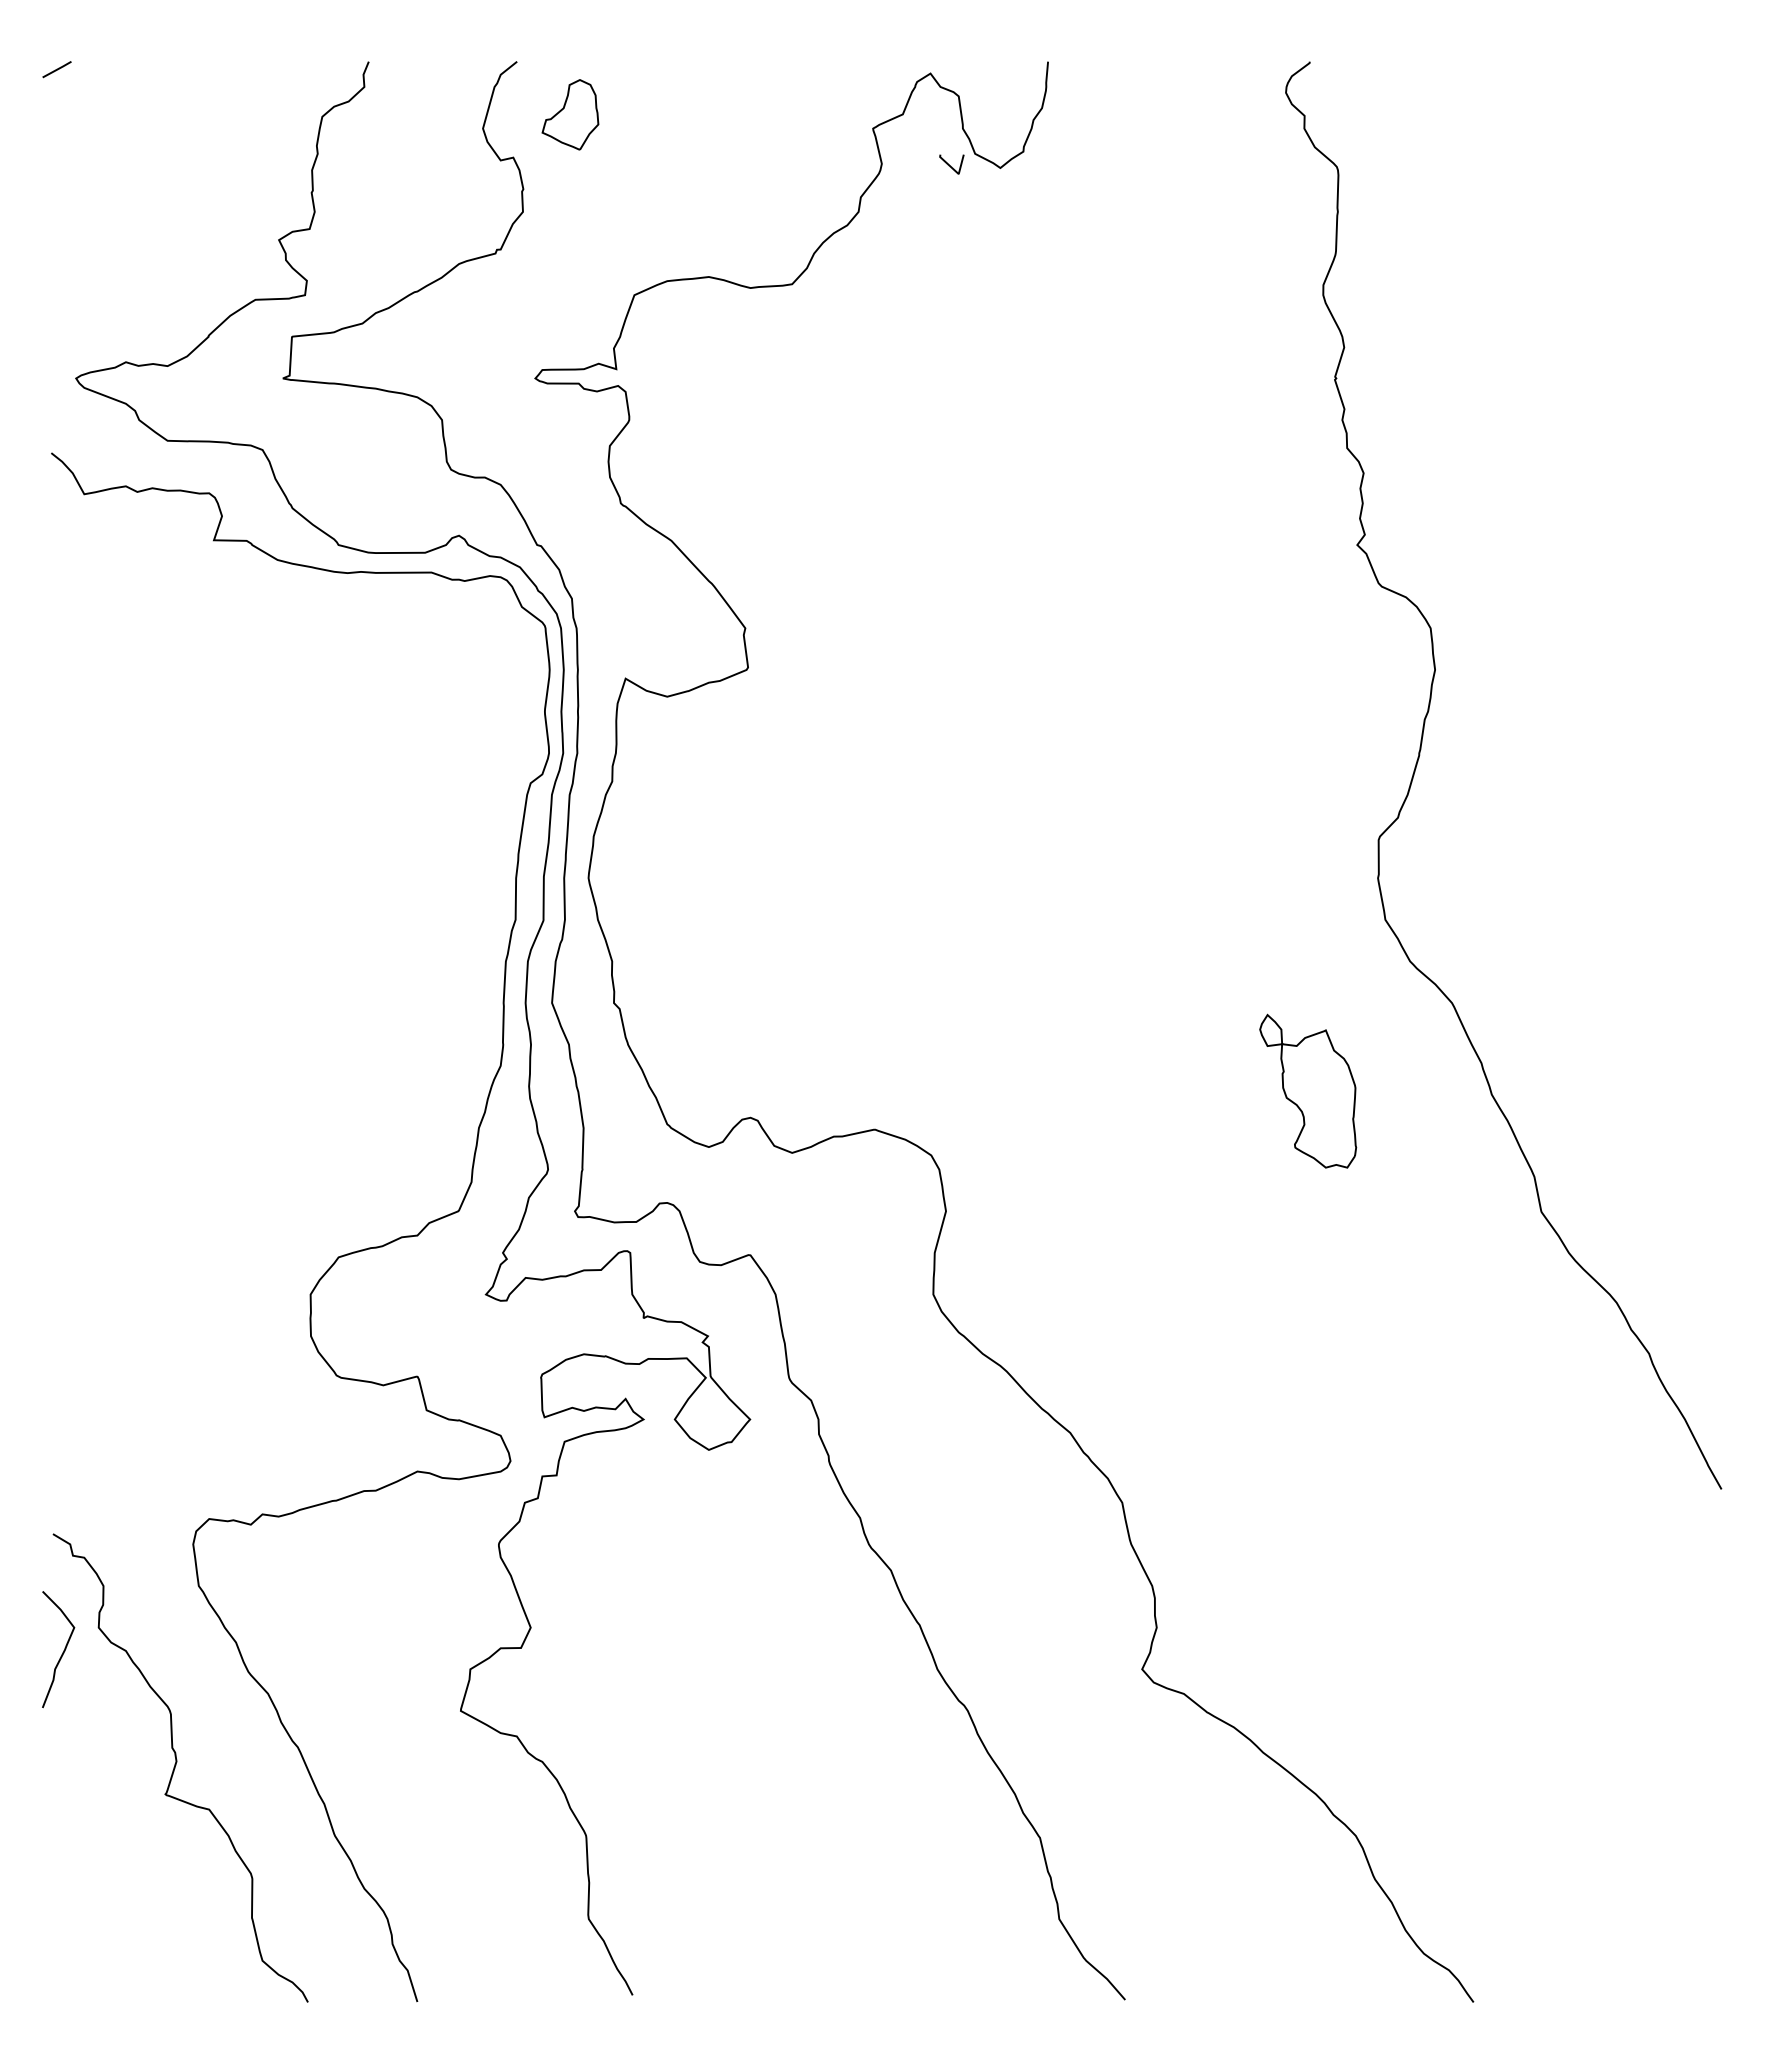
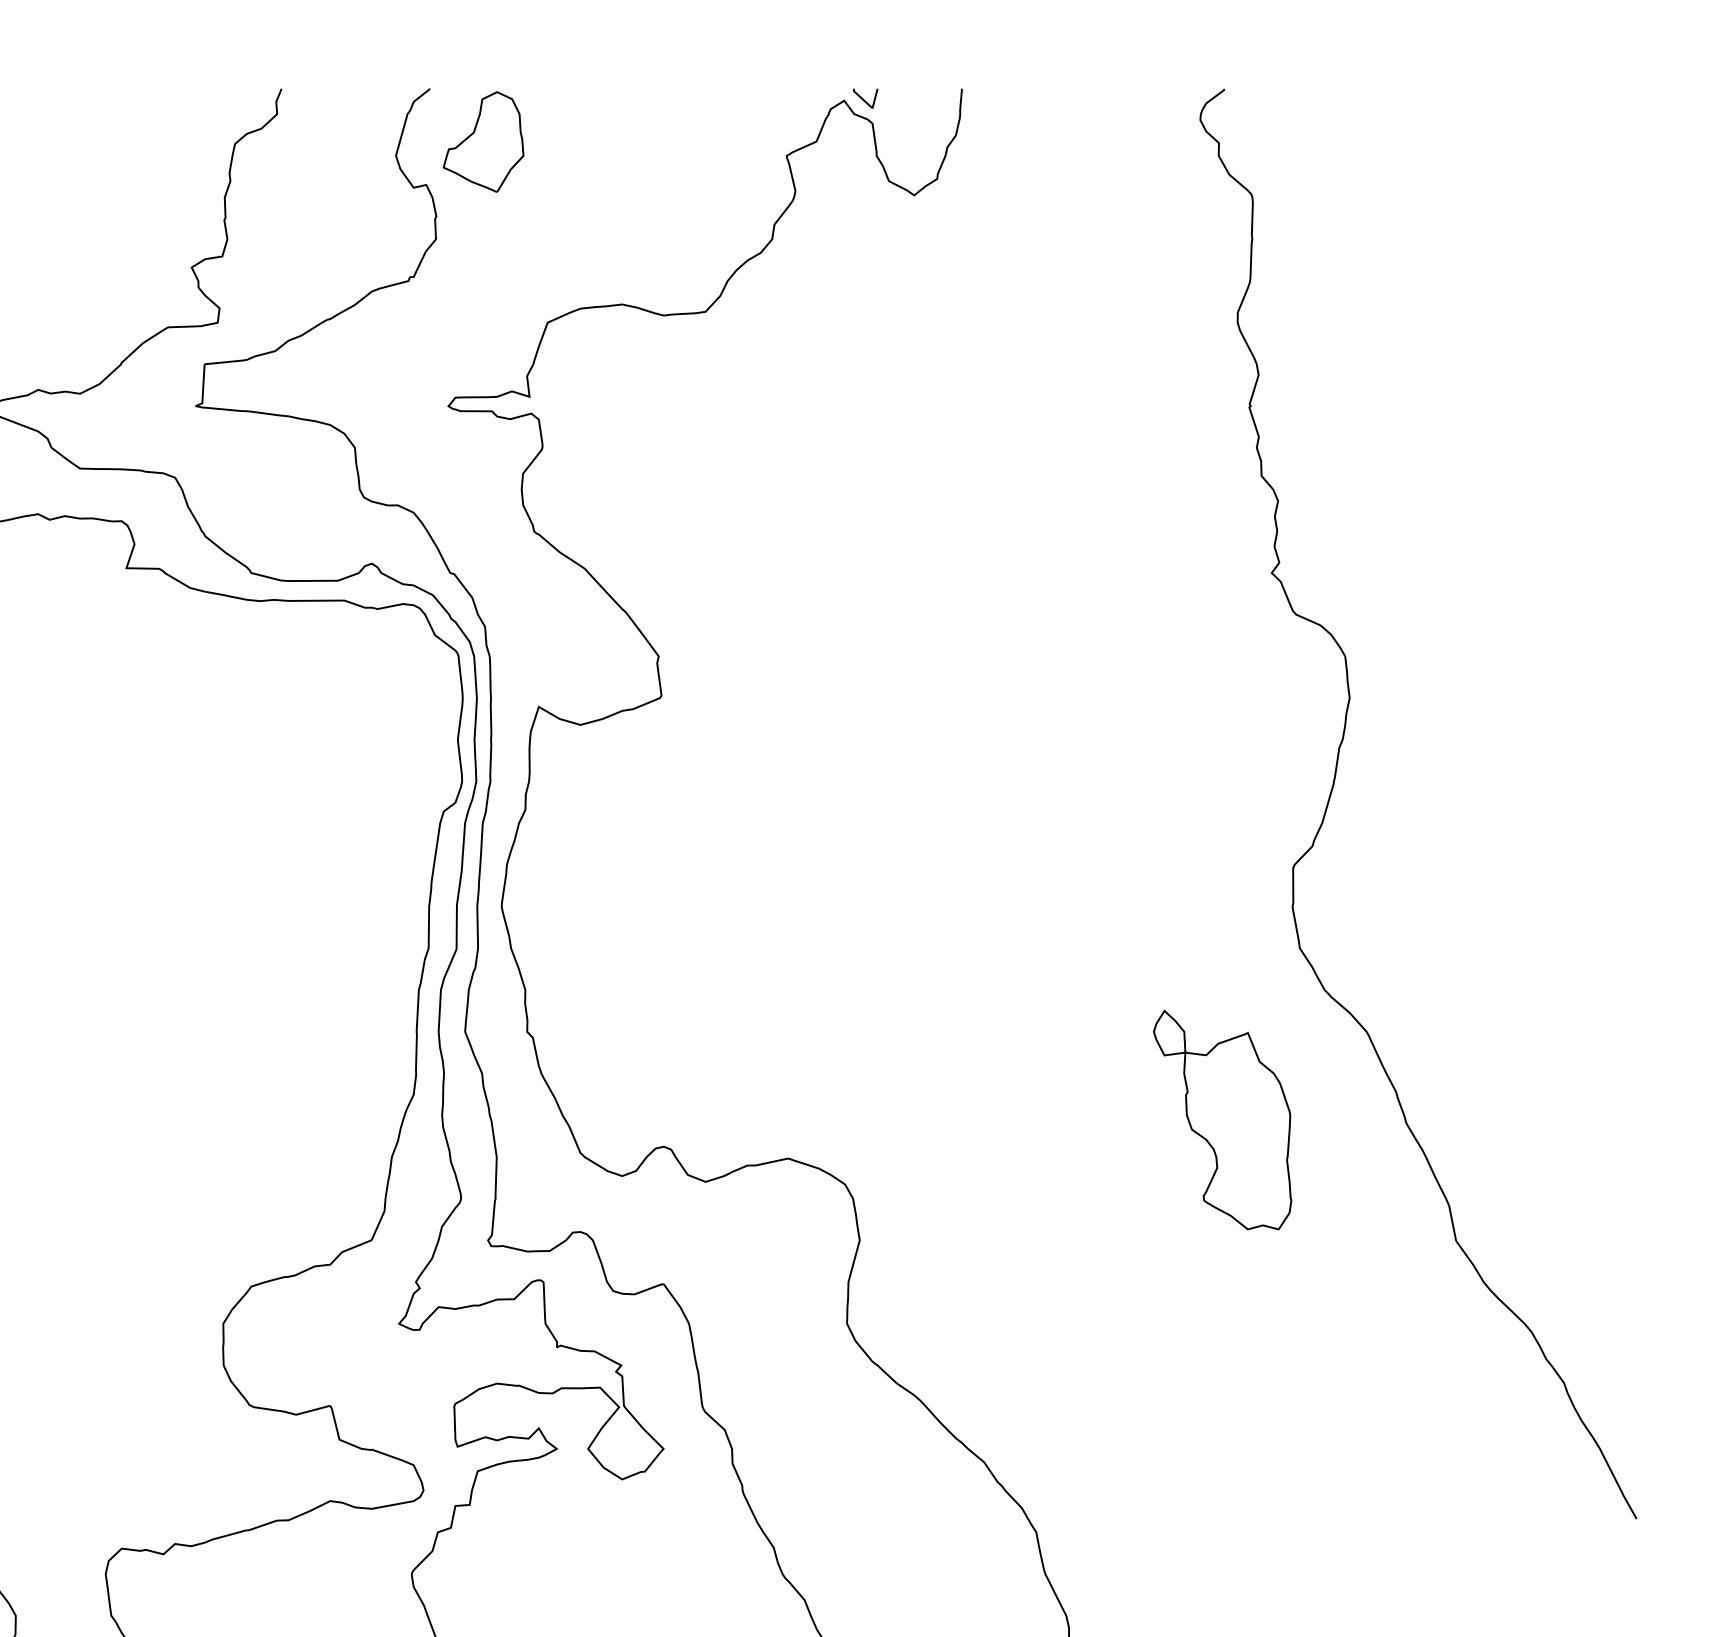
part: (570, 114) -> (483, 141), size x1.43
line: (950, 165) -> (864, 99), moved
part: (1307, 1091) -> (1221, 1120), size x1.43

